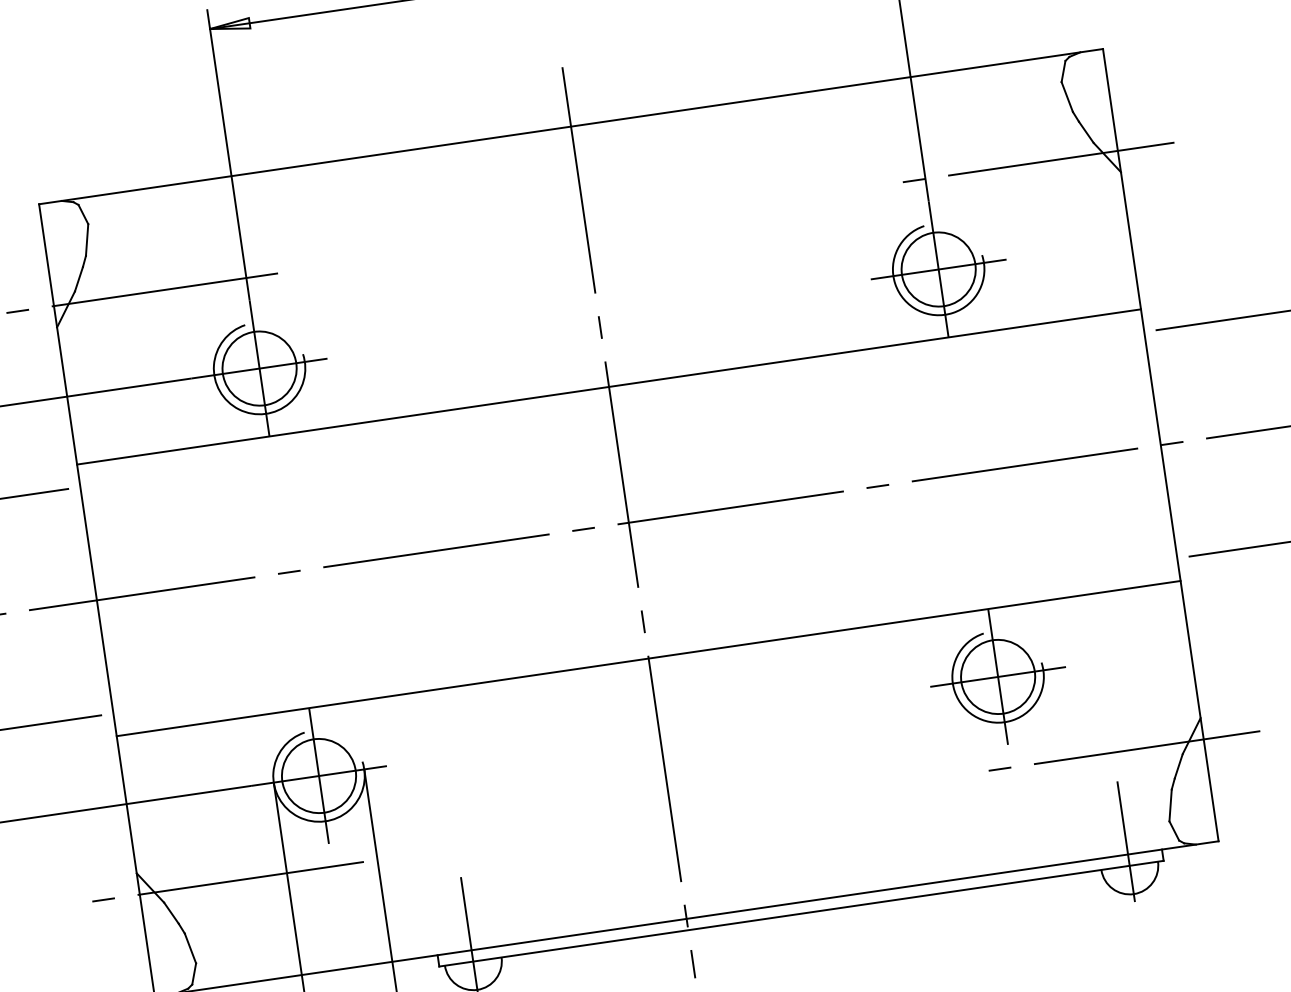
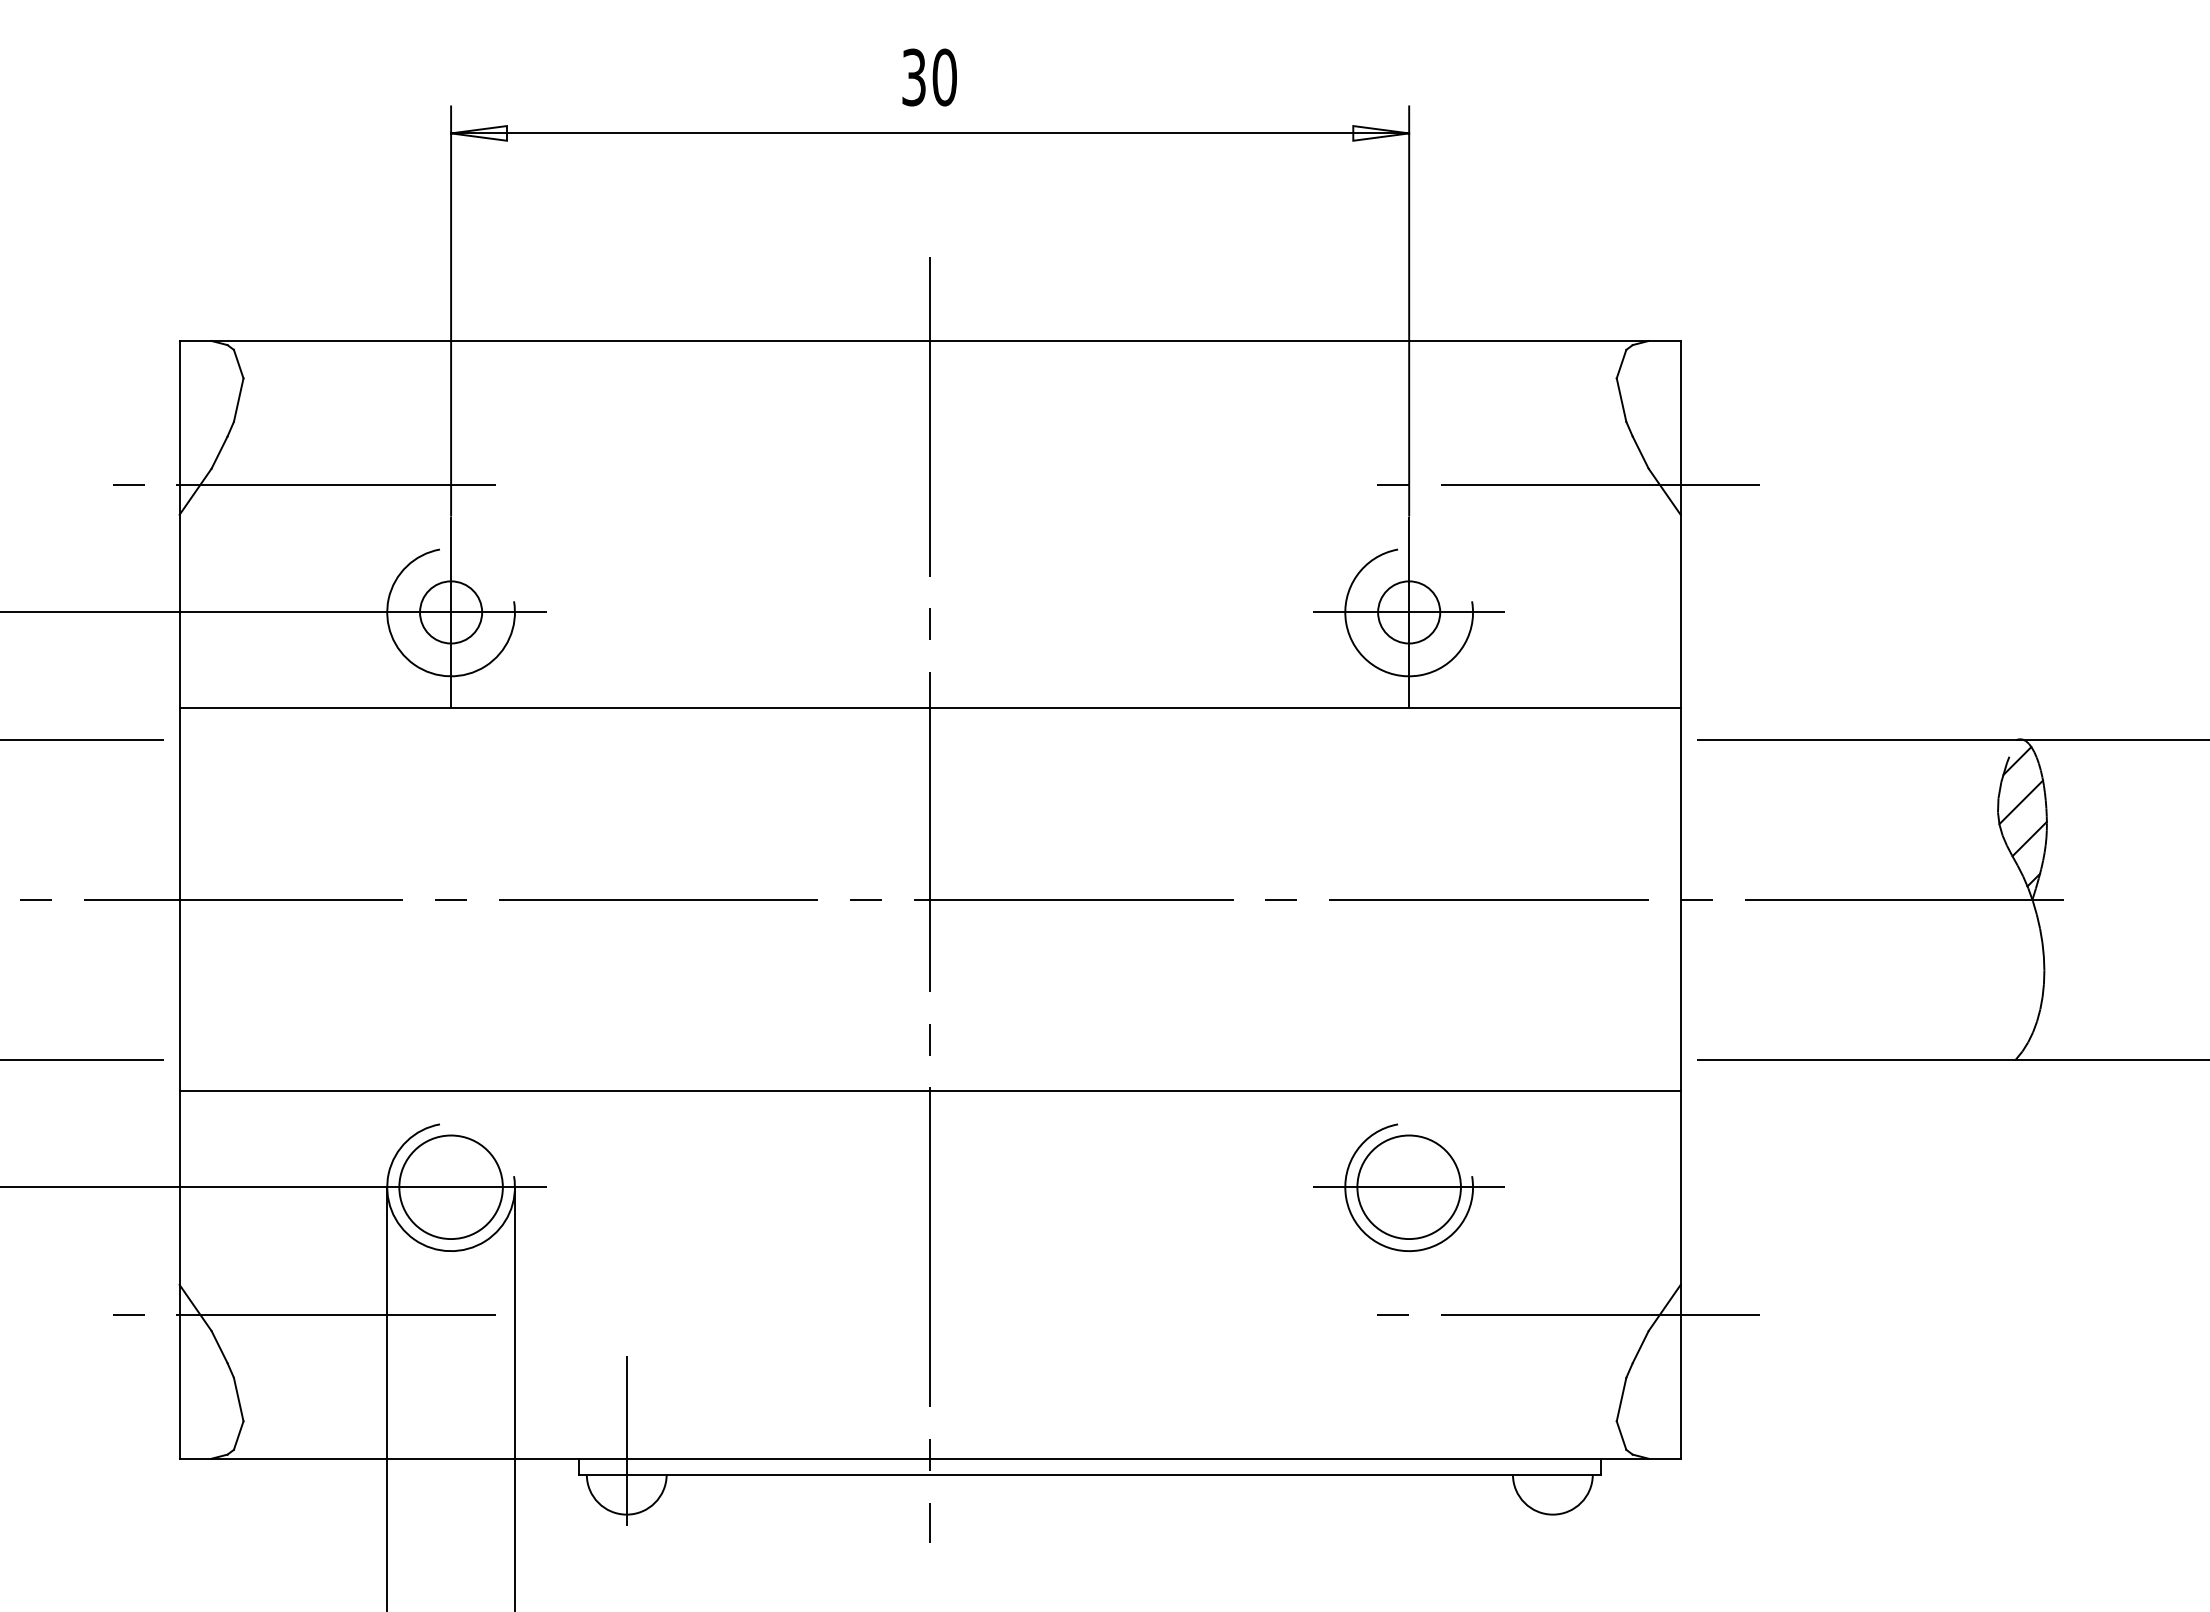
circle: (938, 269) -> (1408, 612), size x0.6
circle: (259, 368) -> (450, 612), size x0.6
line: (998, 677) -> (1409, 1187), removed
line: (319, 776) -> (451, 1187), removed
line: (1125, 841) -> (1552, 1440), removed

